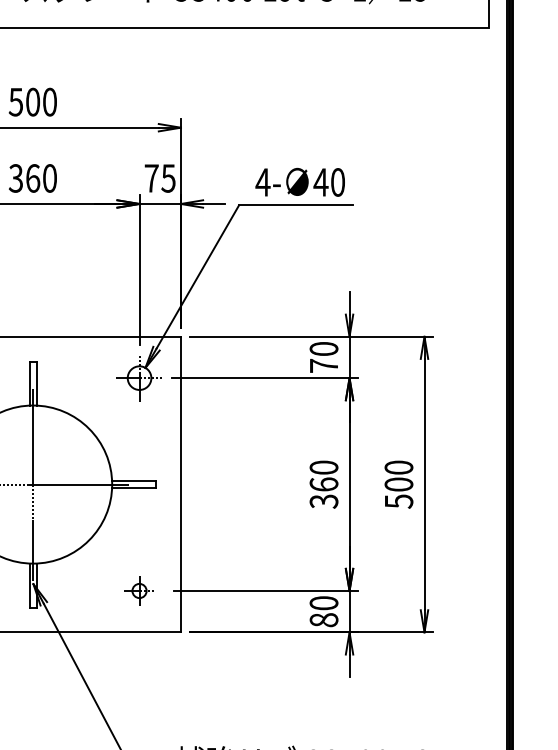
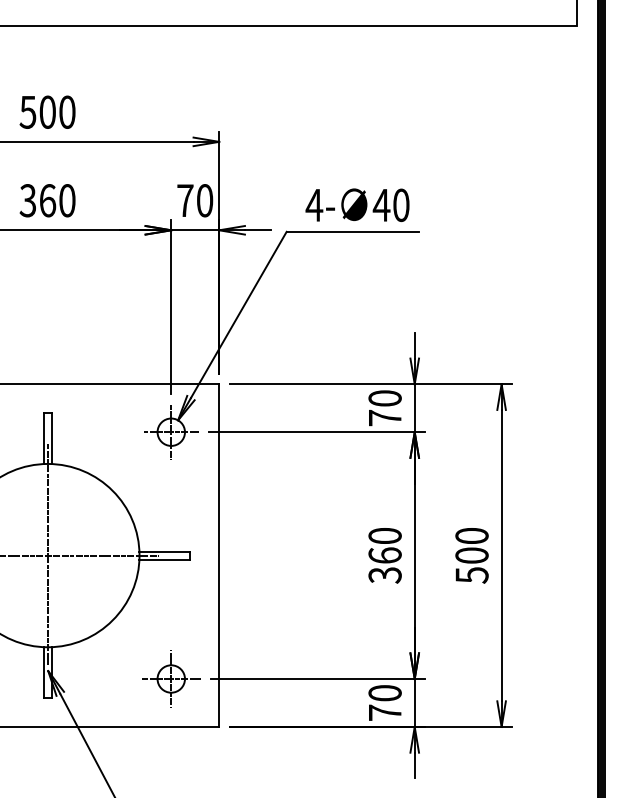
text: (168, 178) -> (204, 200), 75 -> 70
part: (139, 590) -> (171, 678), size x1.67
text: (323, 620) -> (384, 713), 80 -> 70

